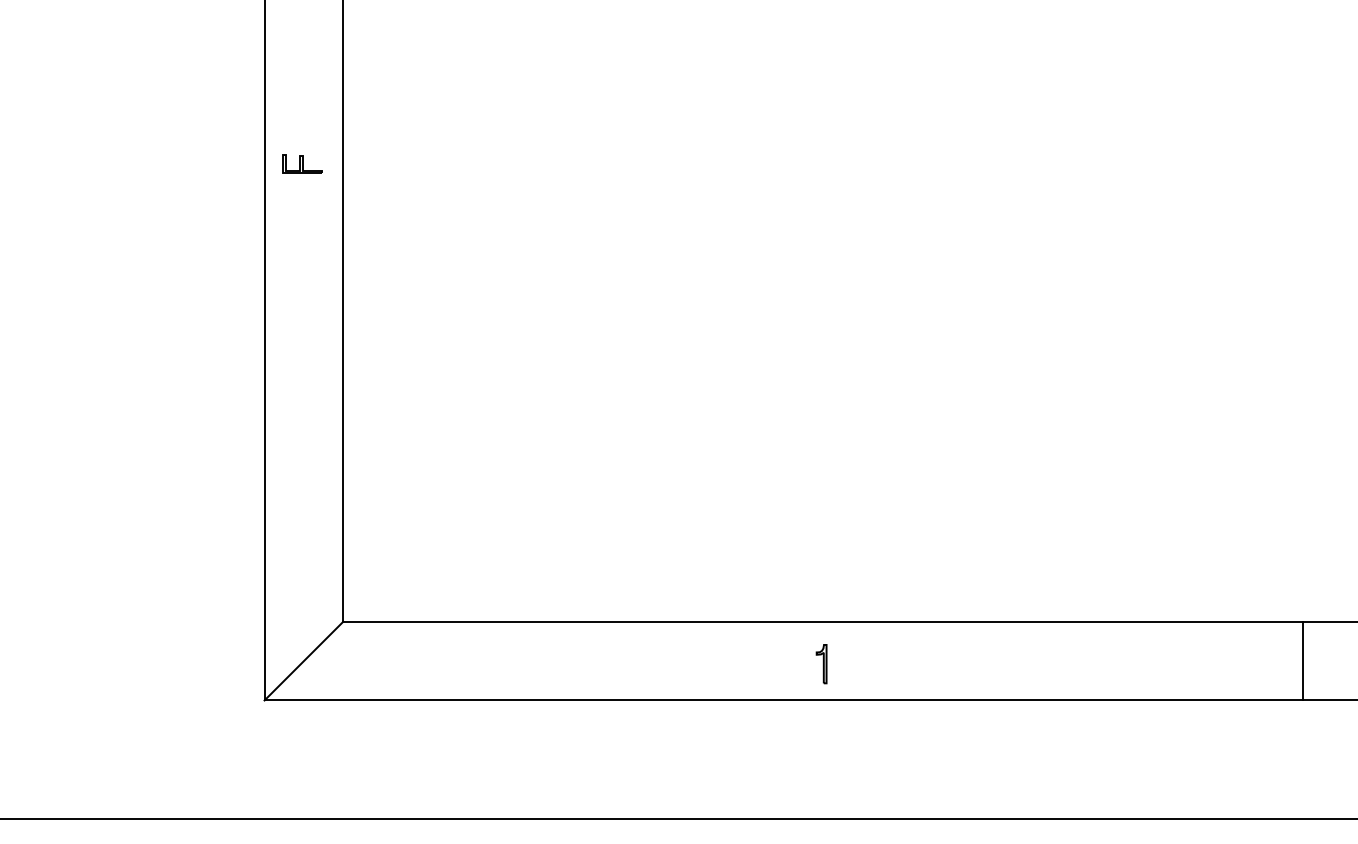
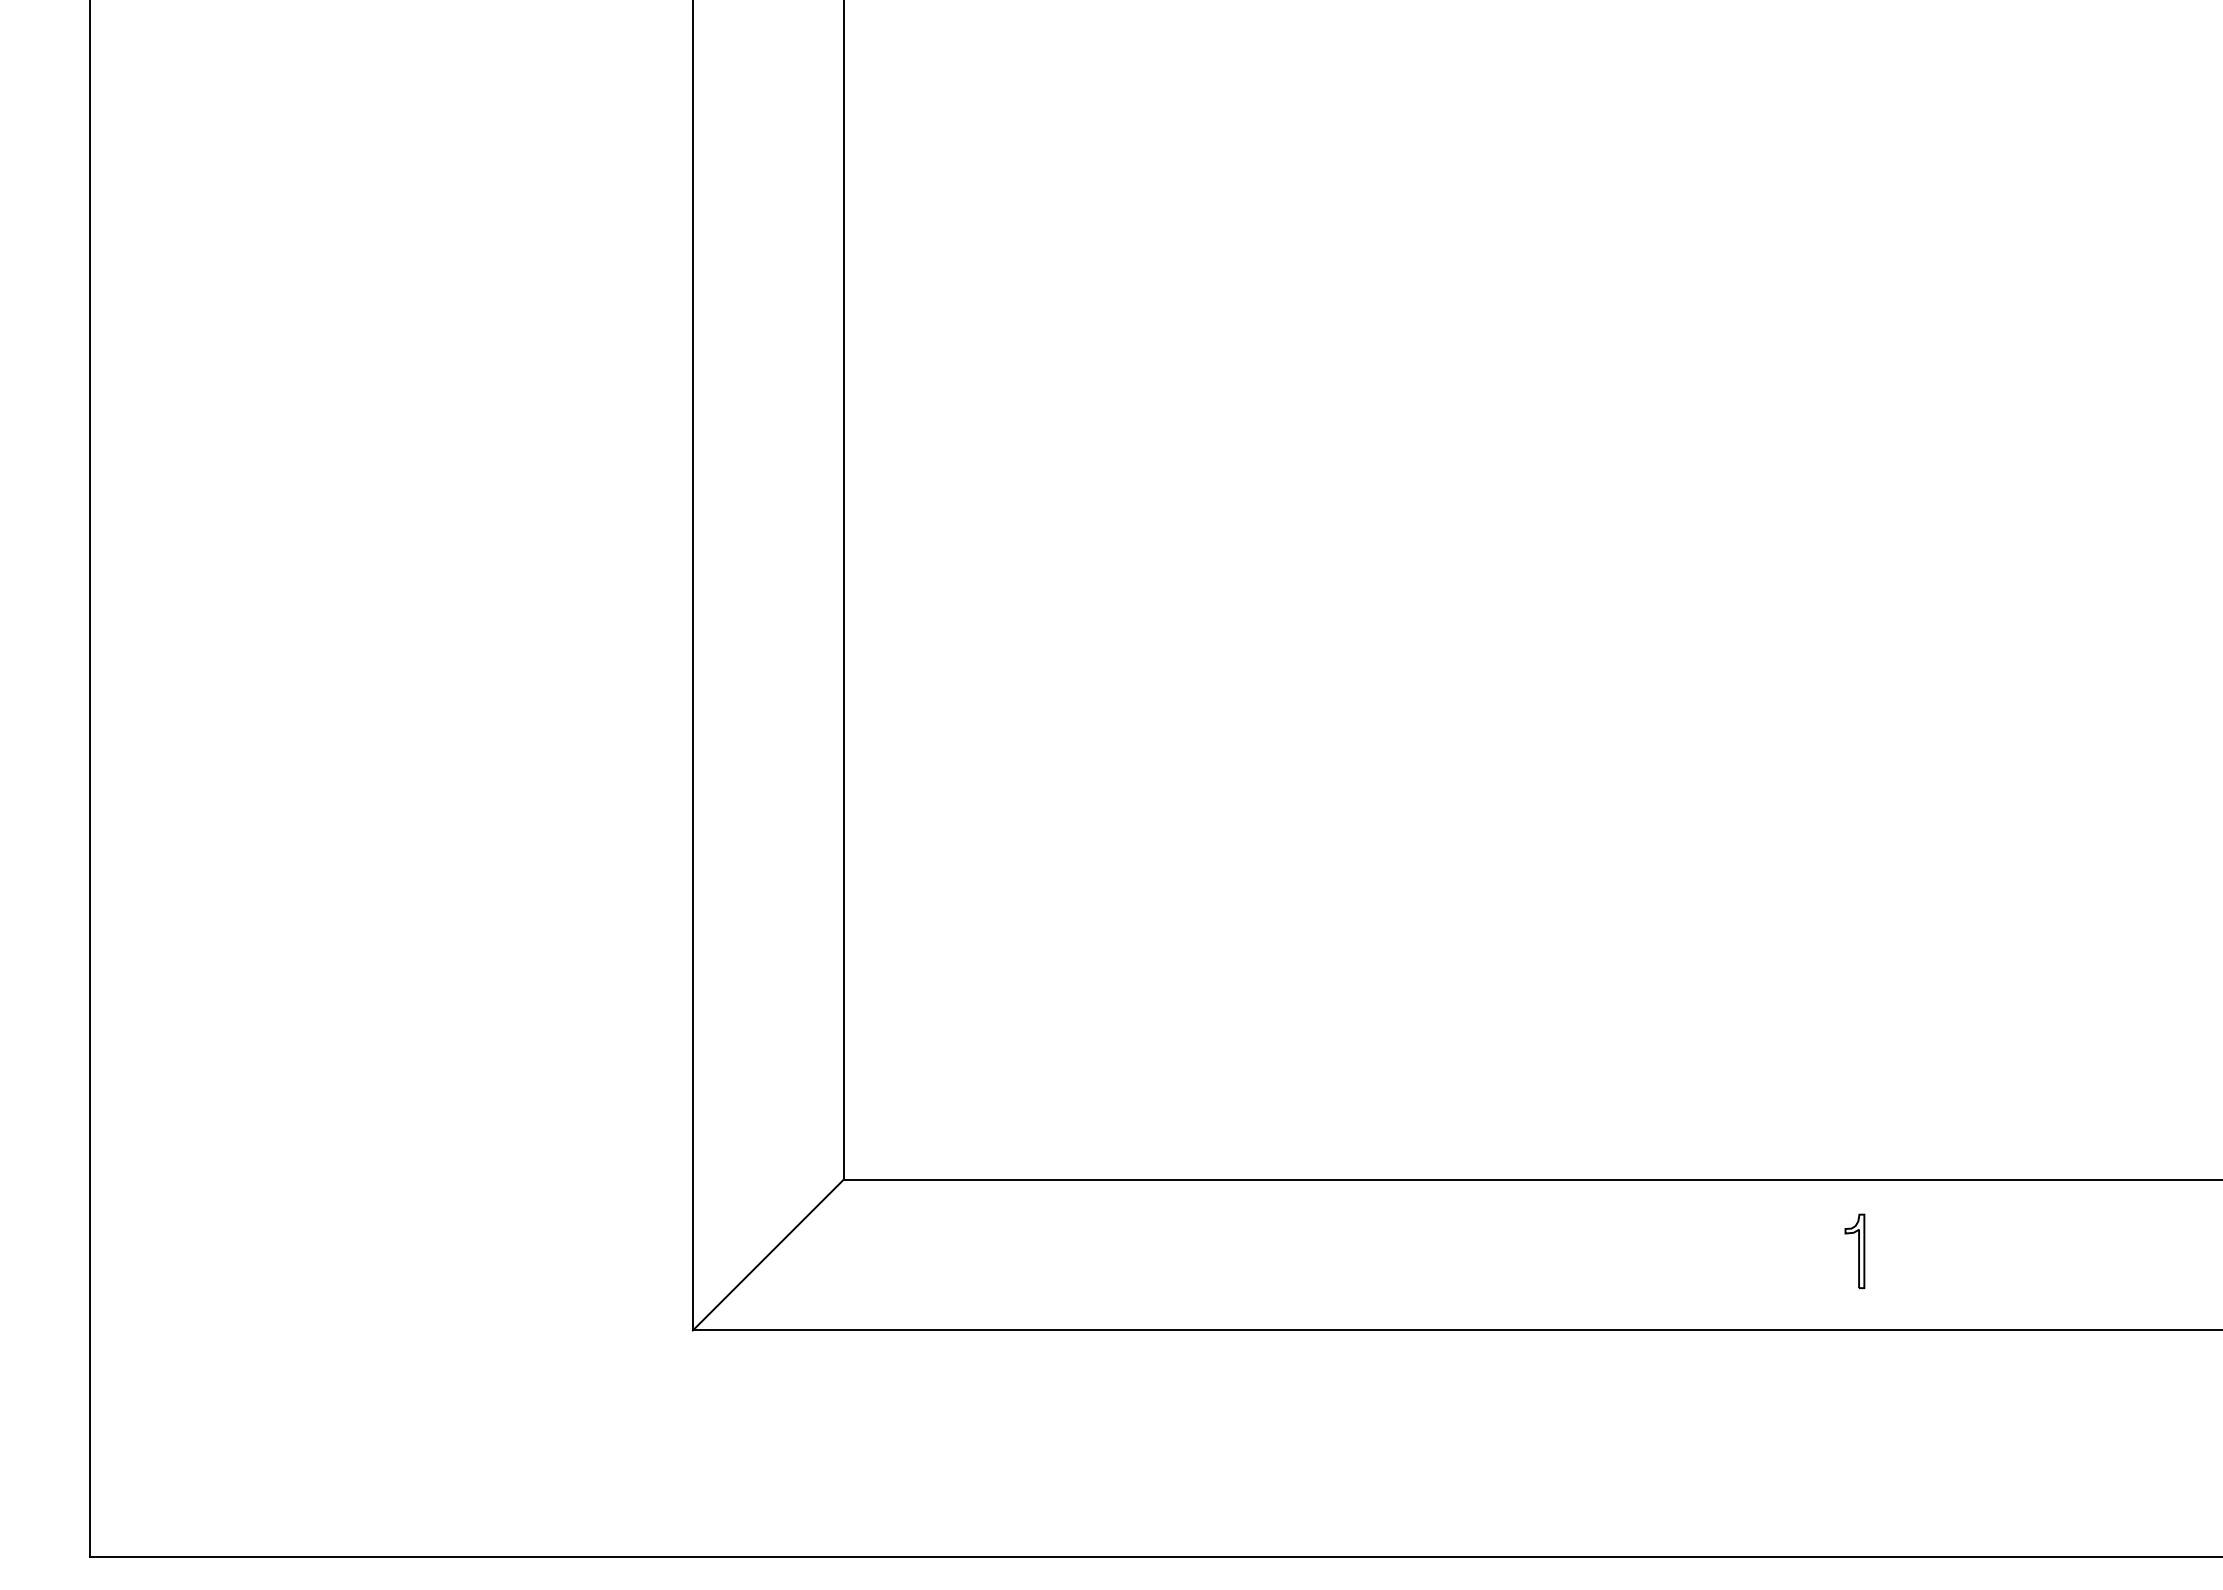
part: (302, 163) -> (765, 302), removed
part: (821, 664) -> (1854, 1252), moved

